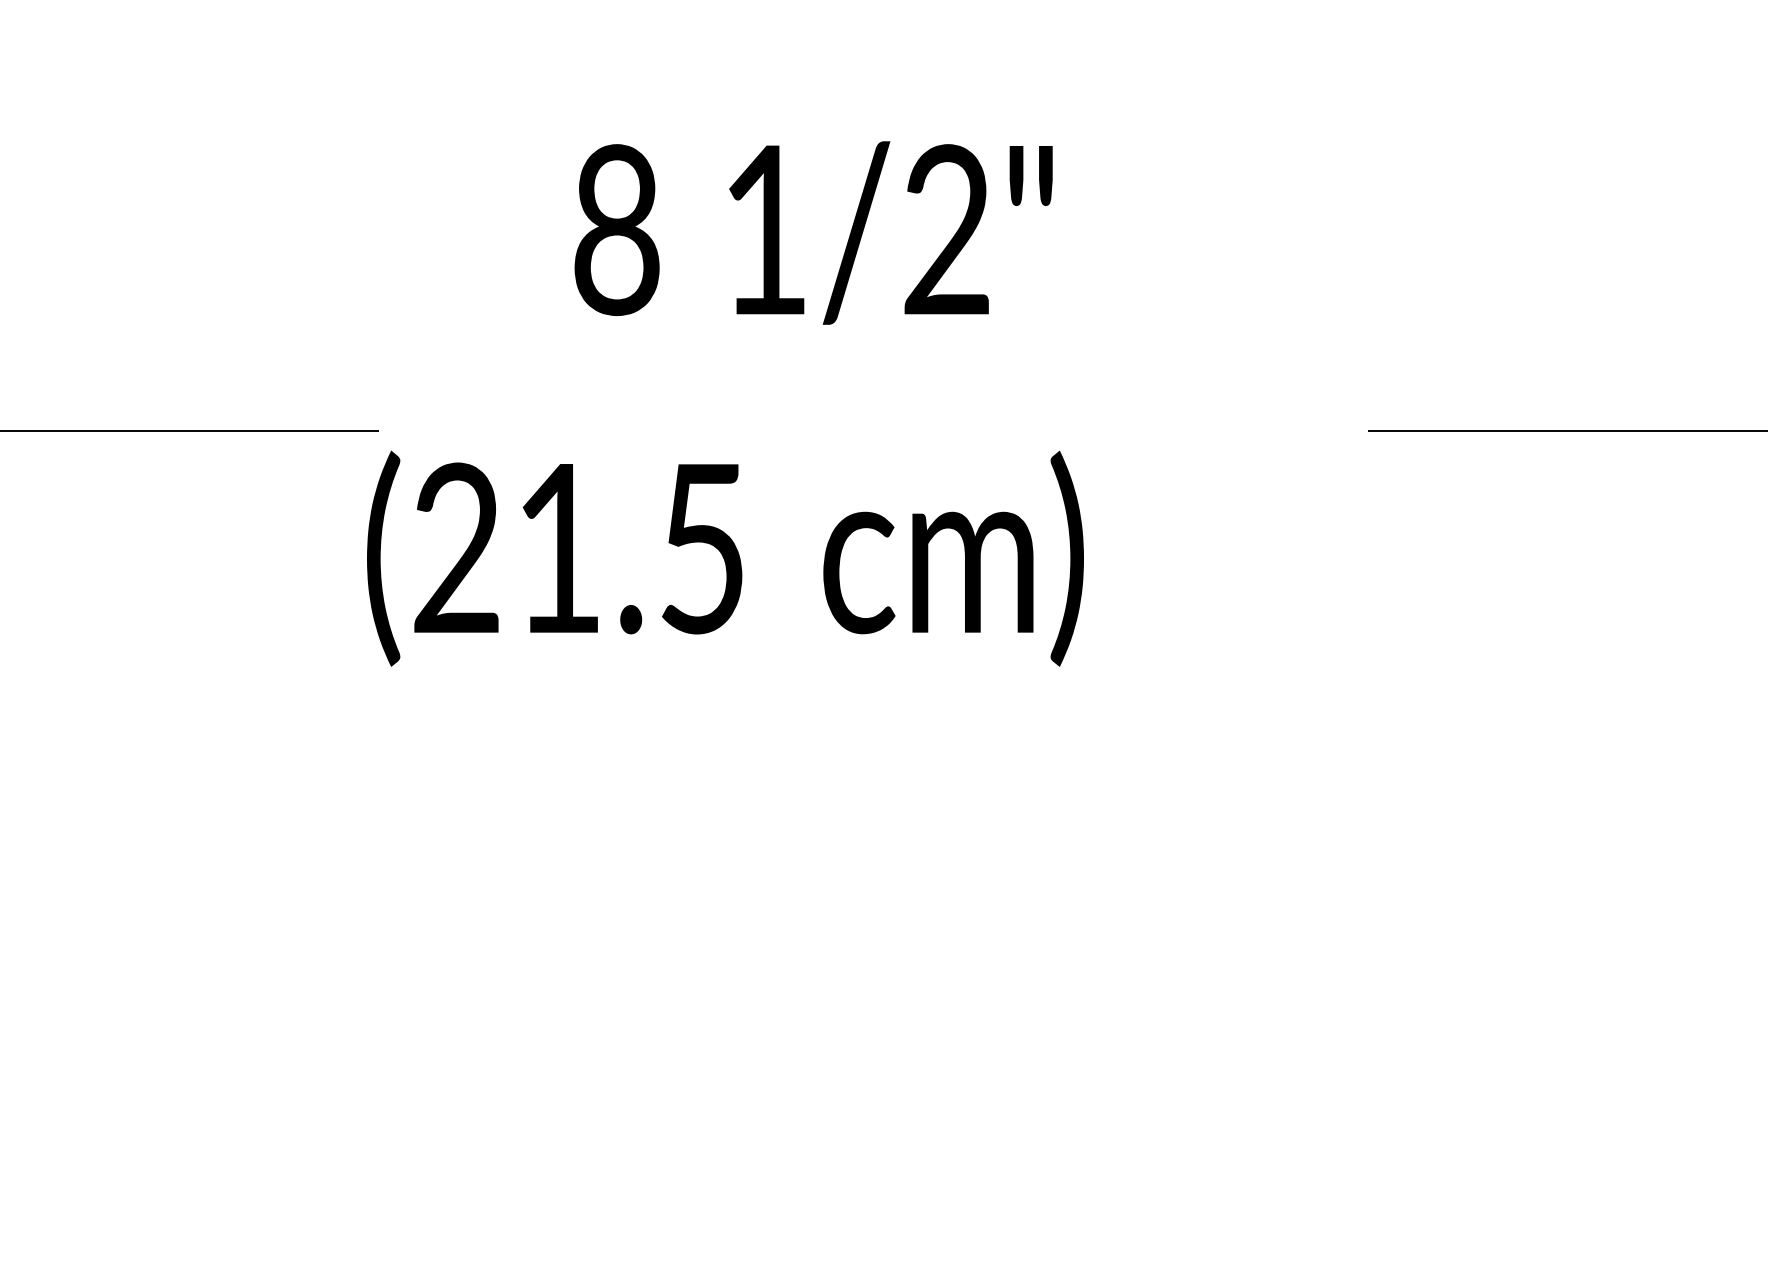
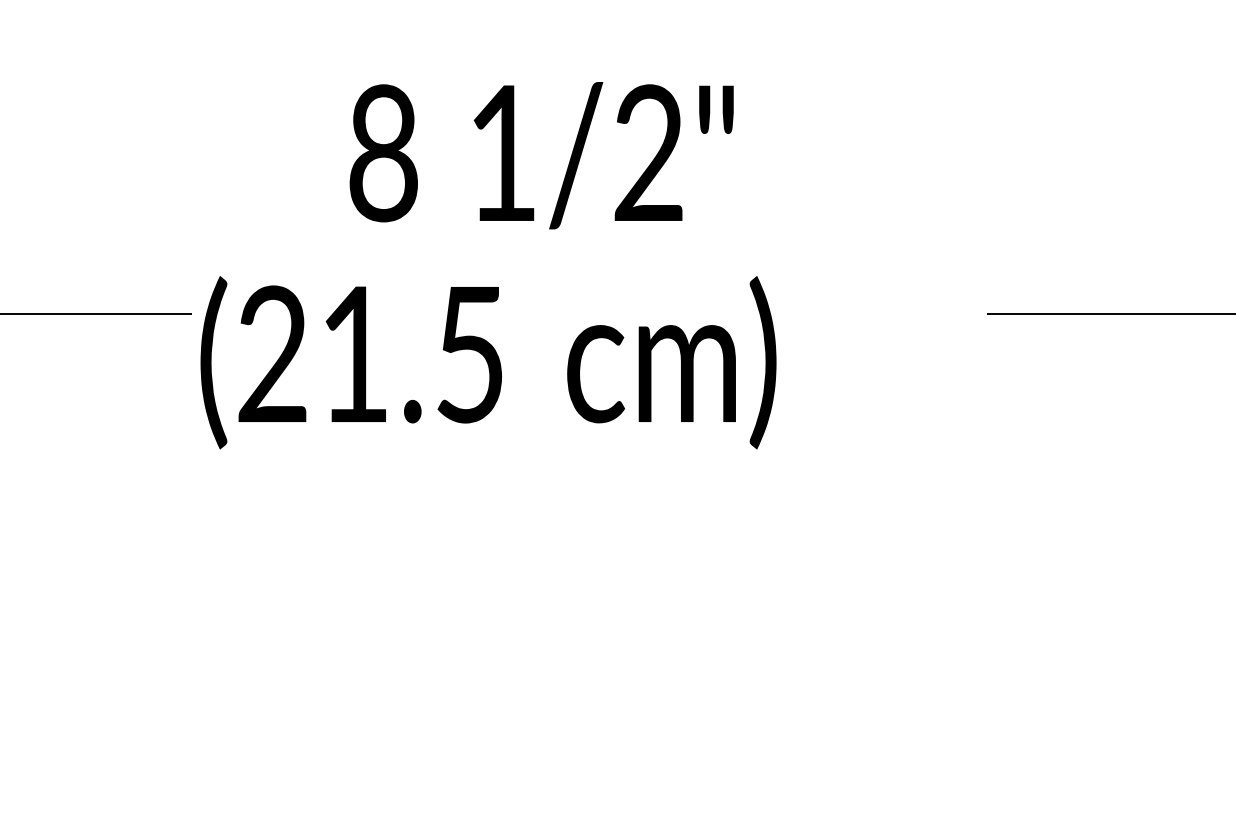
text: (725, 558) -> (488, 362), moved

